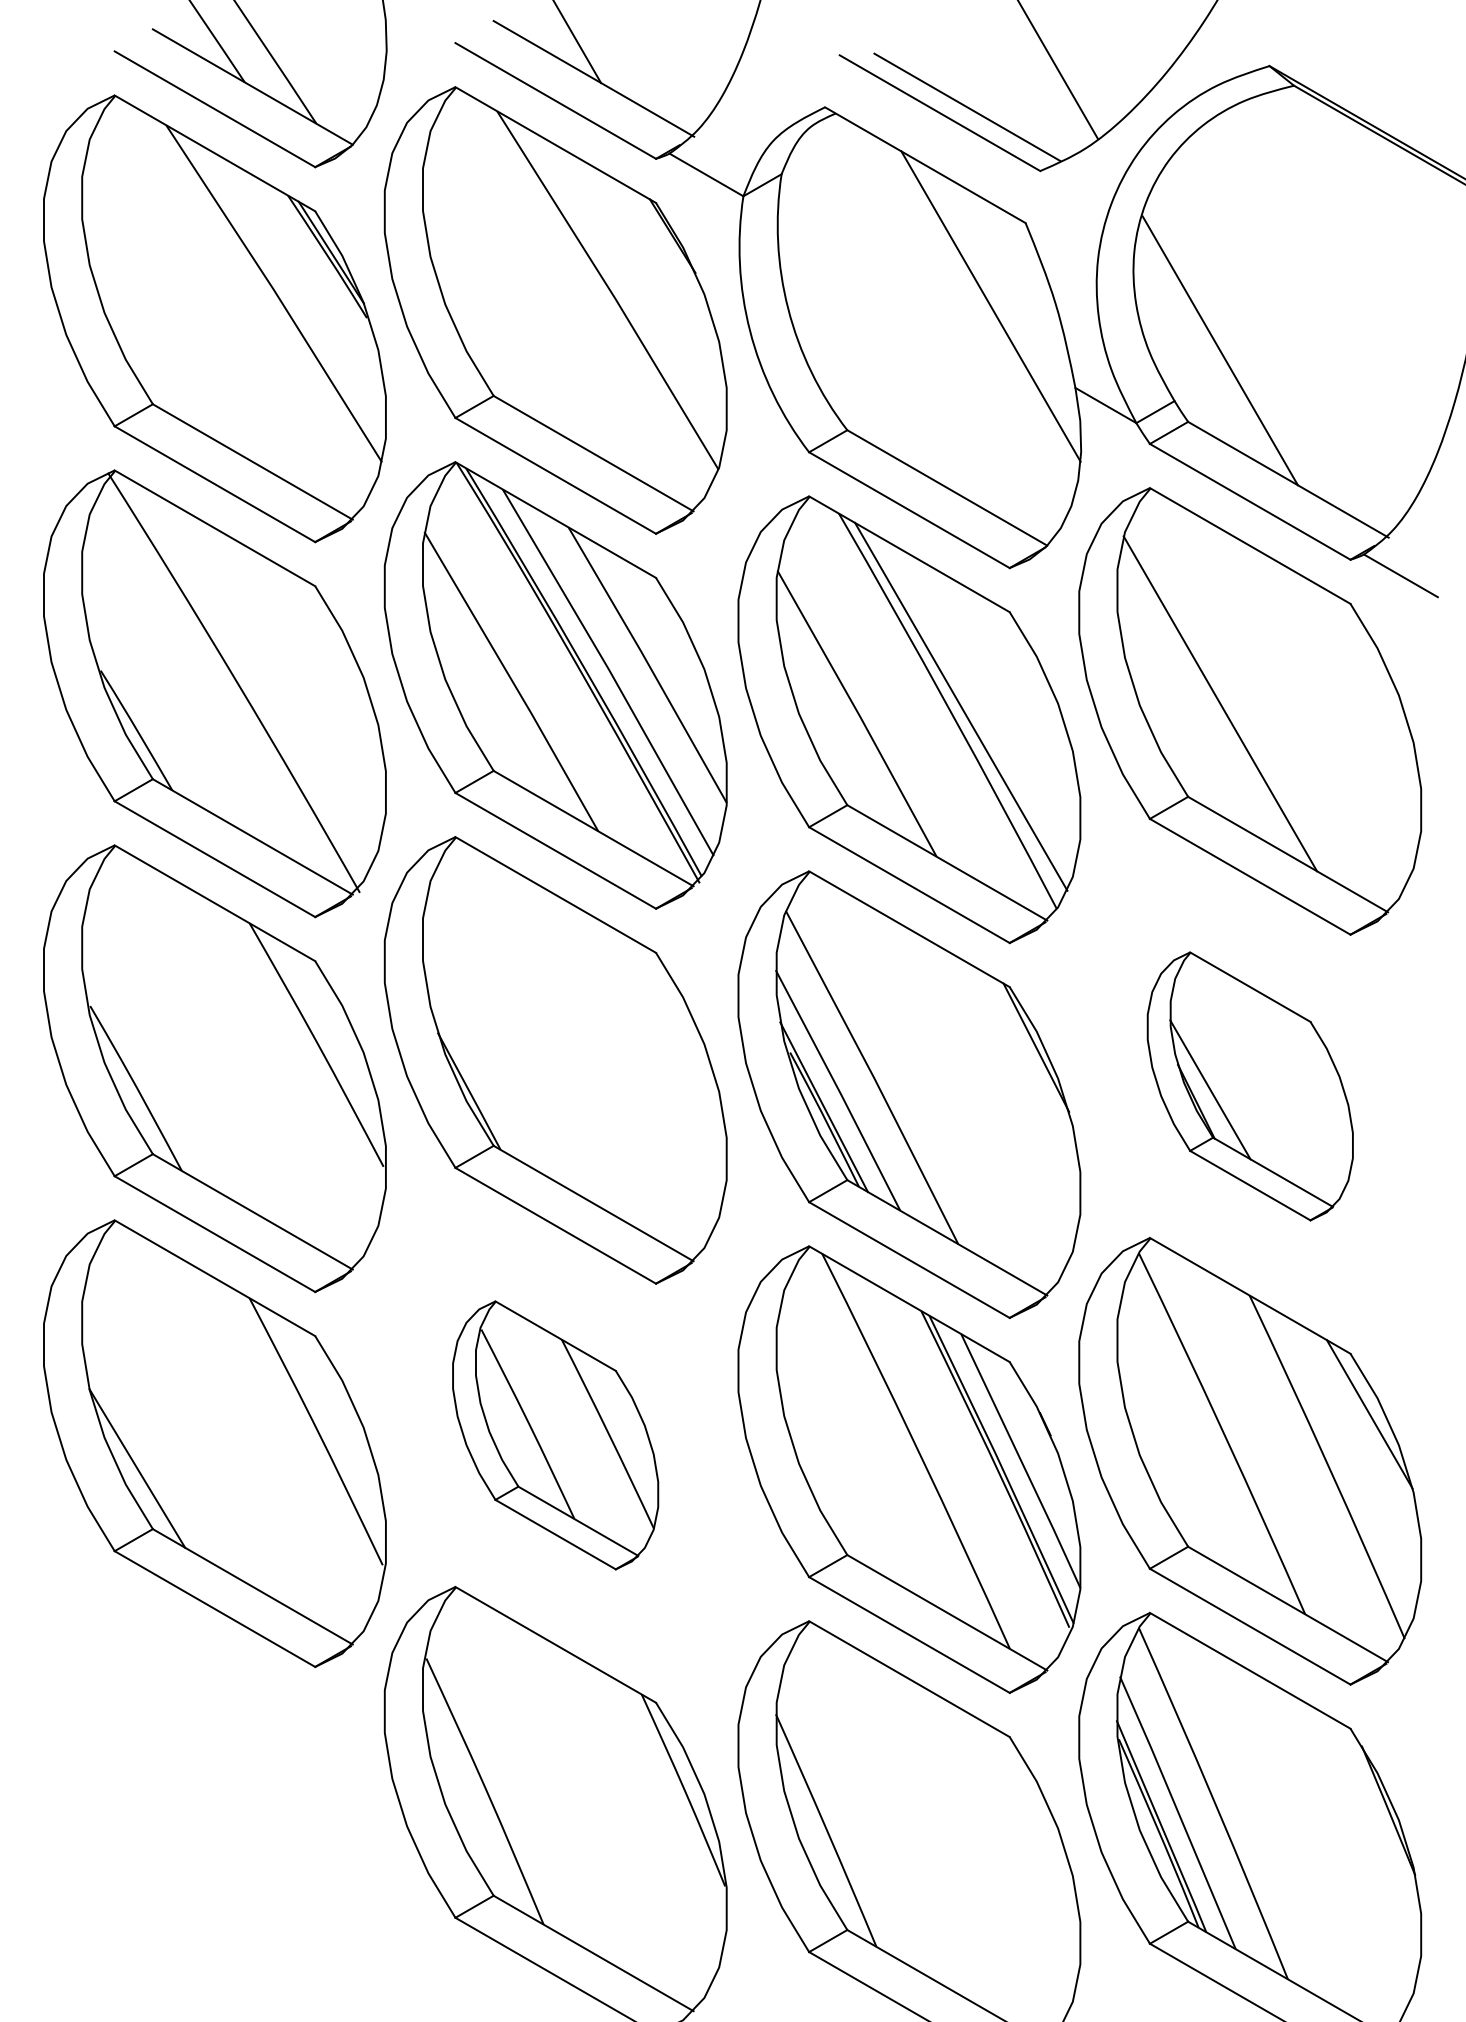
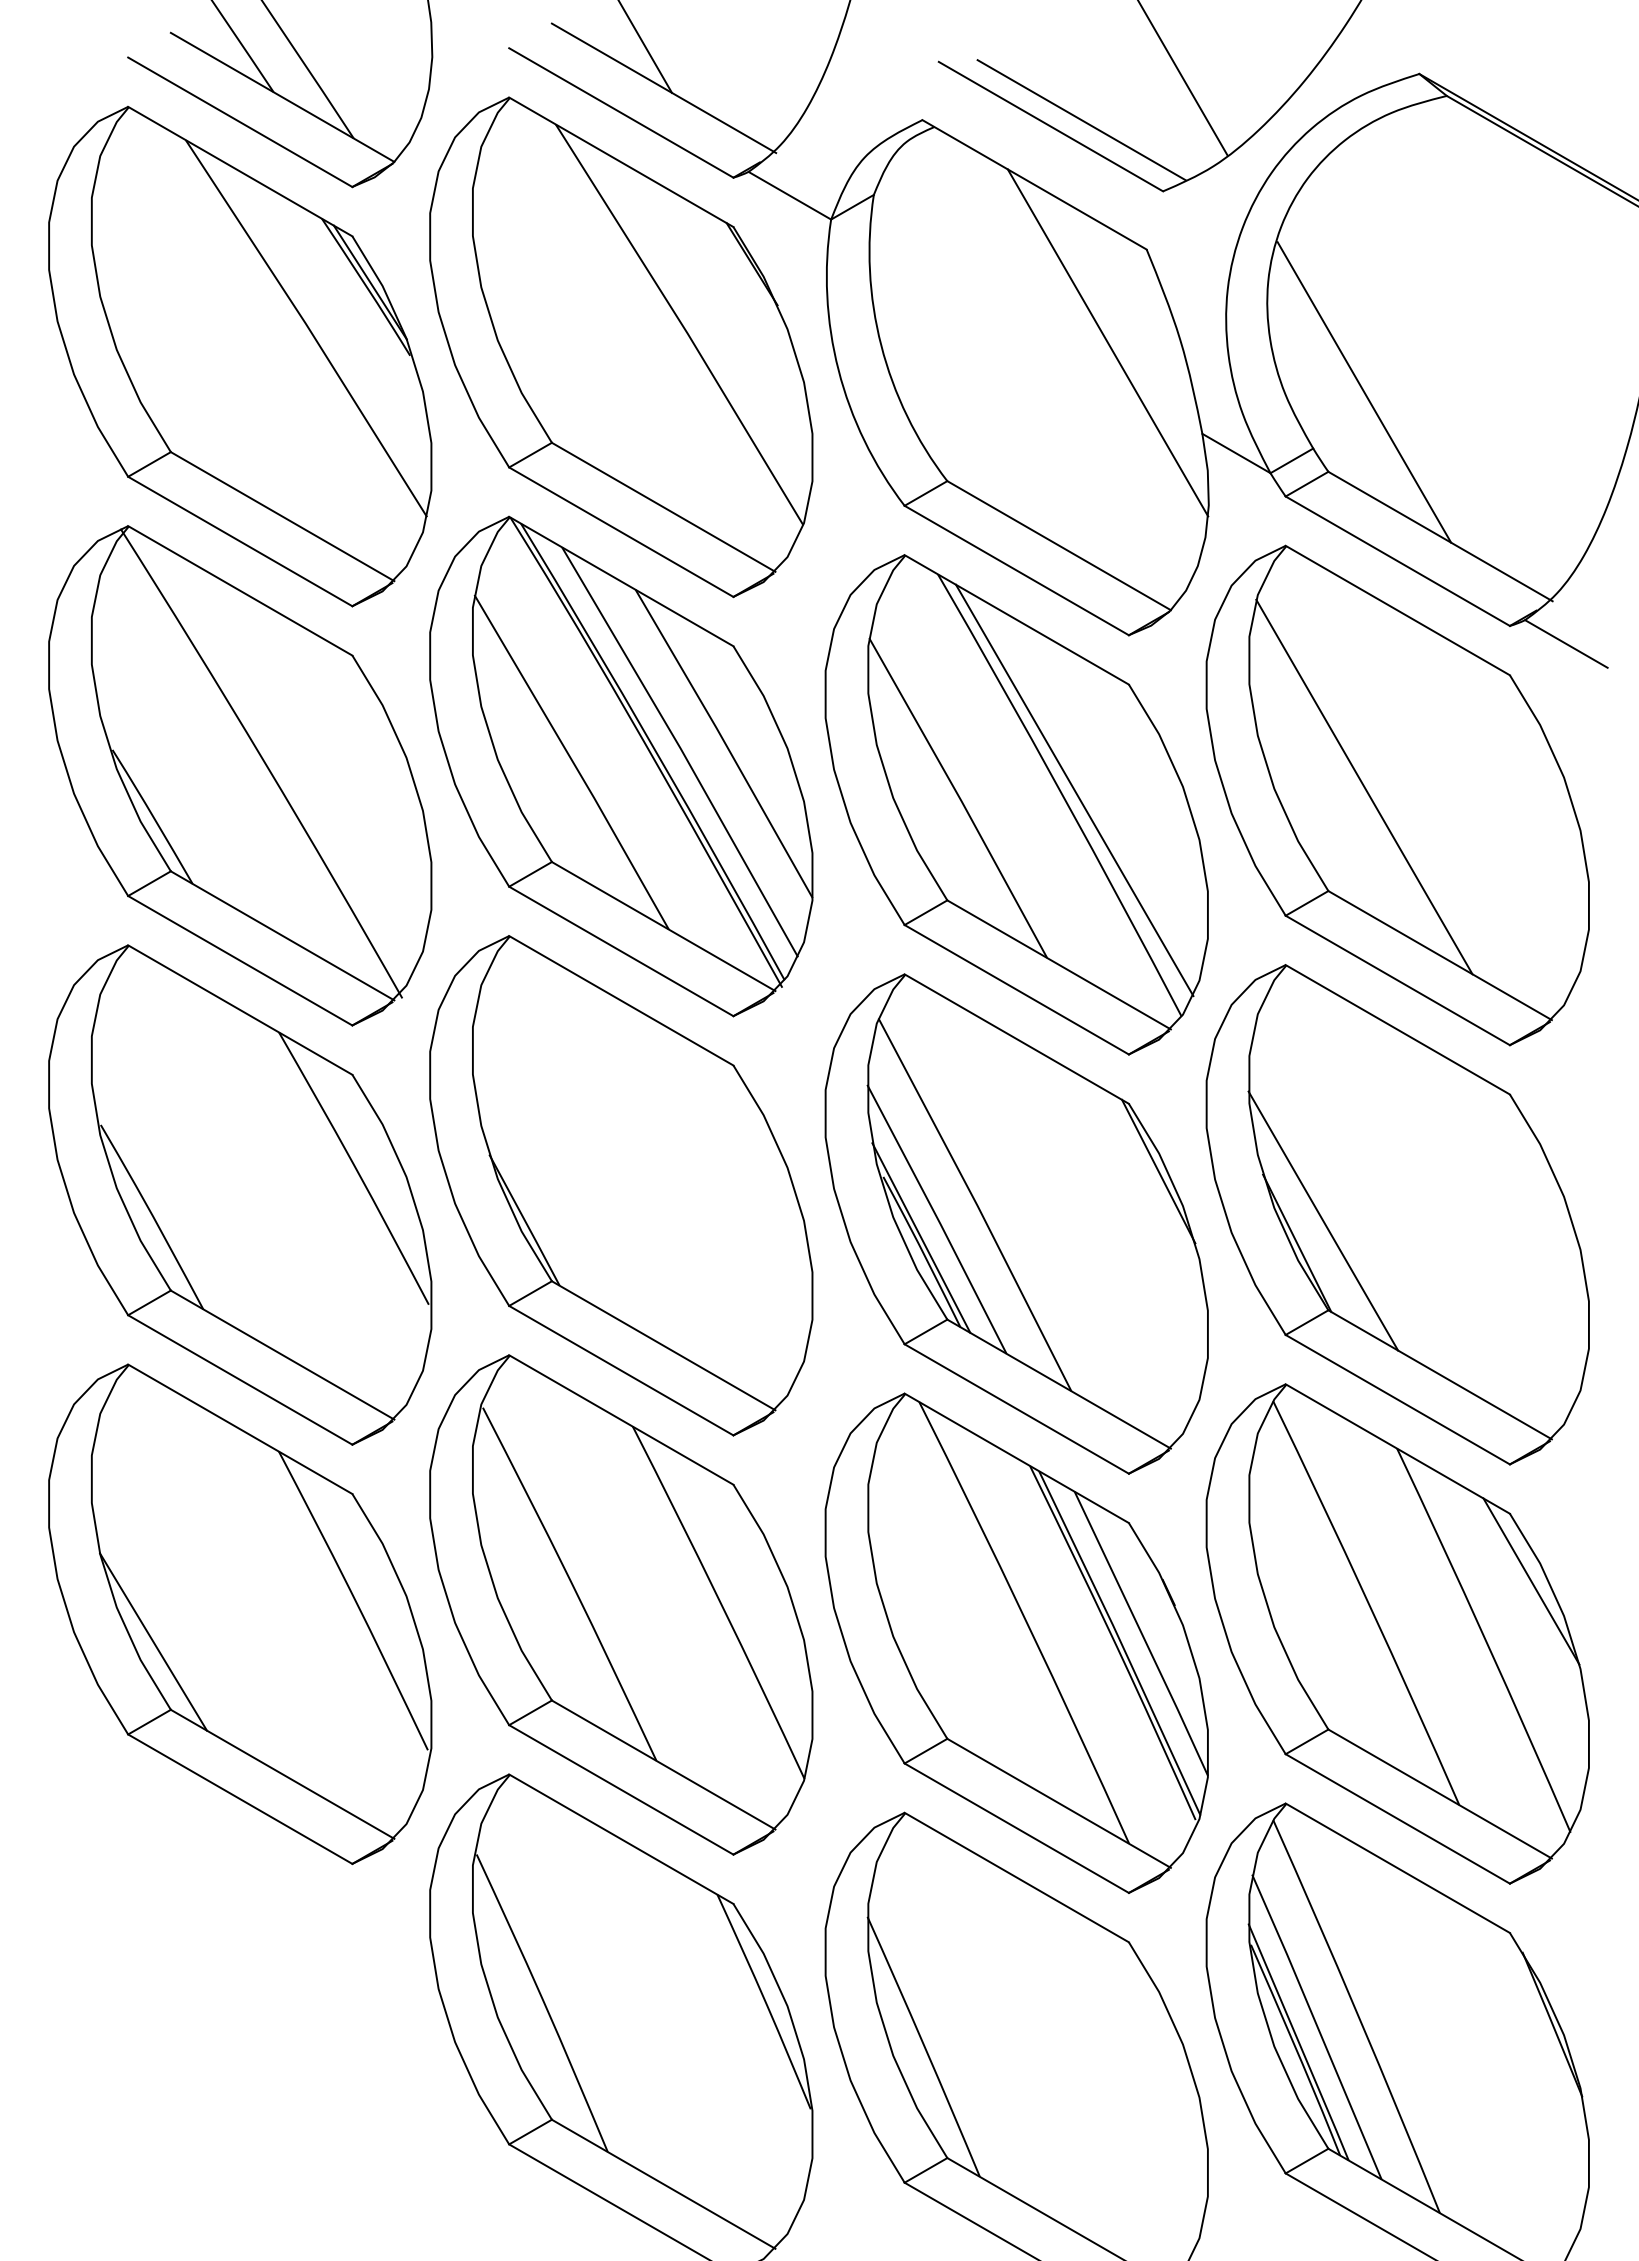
part: (1250, 1086) -> (1398, 1214), size x1.67
part: (555, 1435) -> (621, 1605), size x1.67

